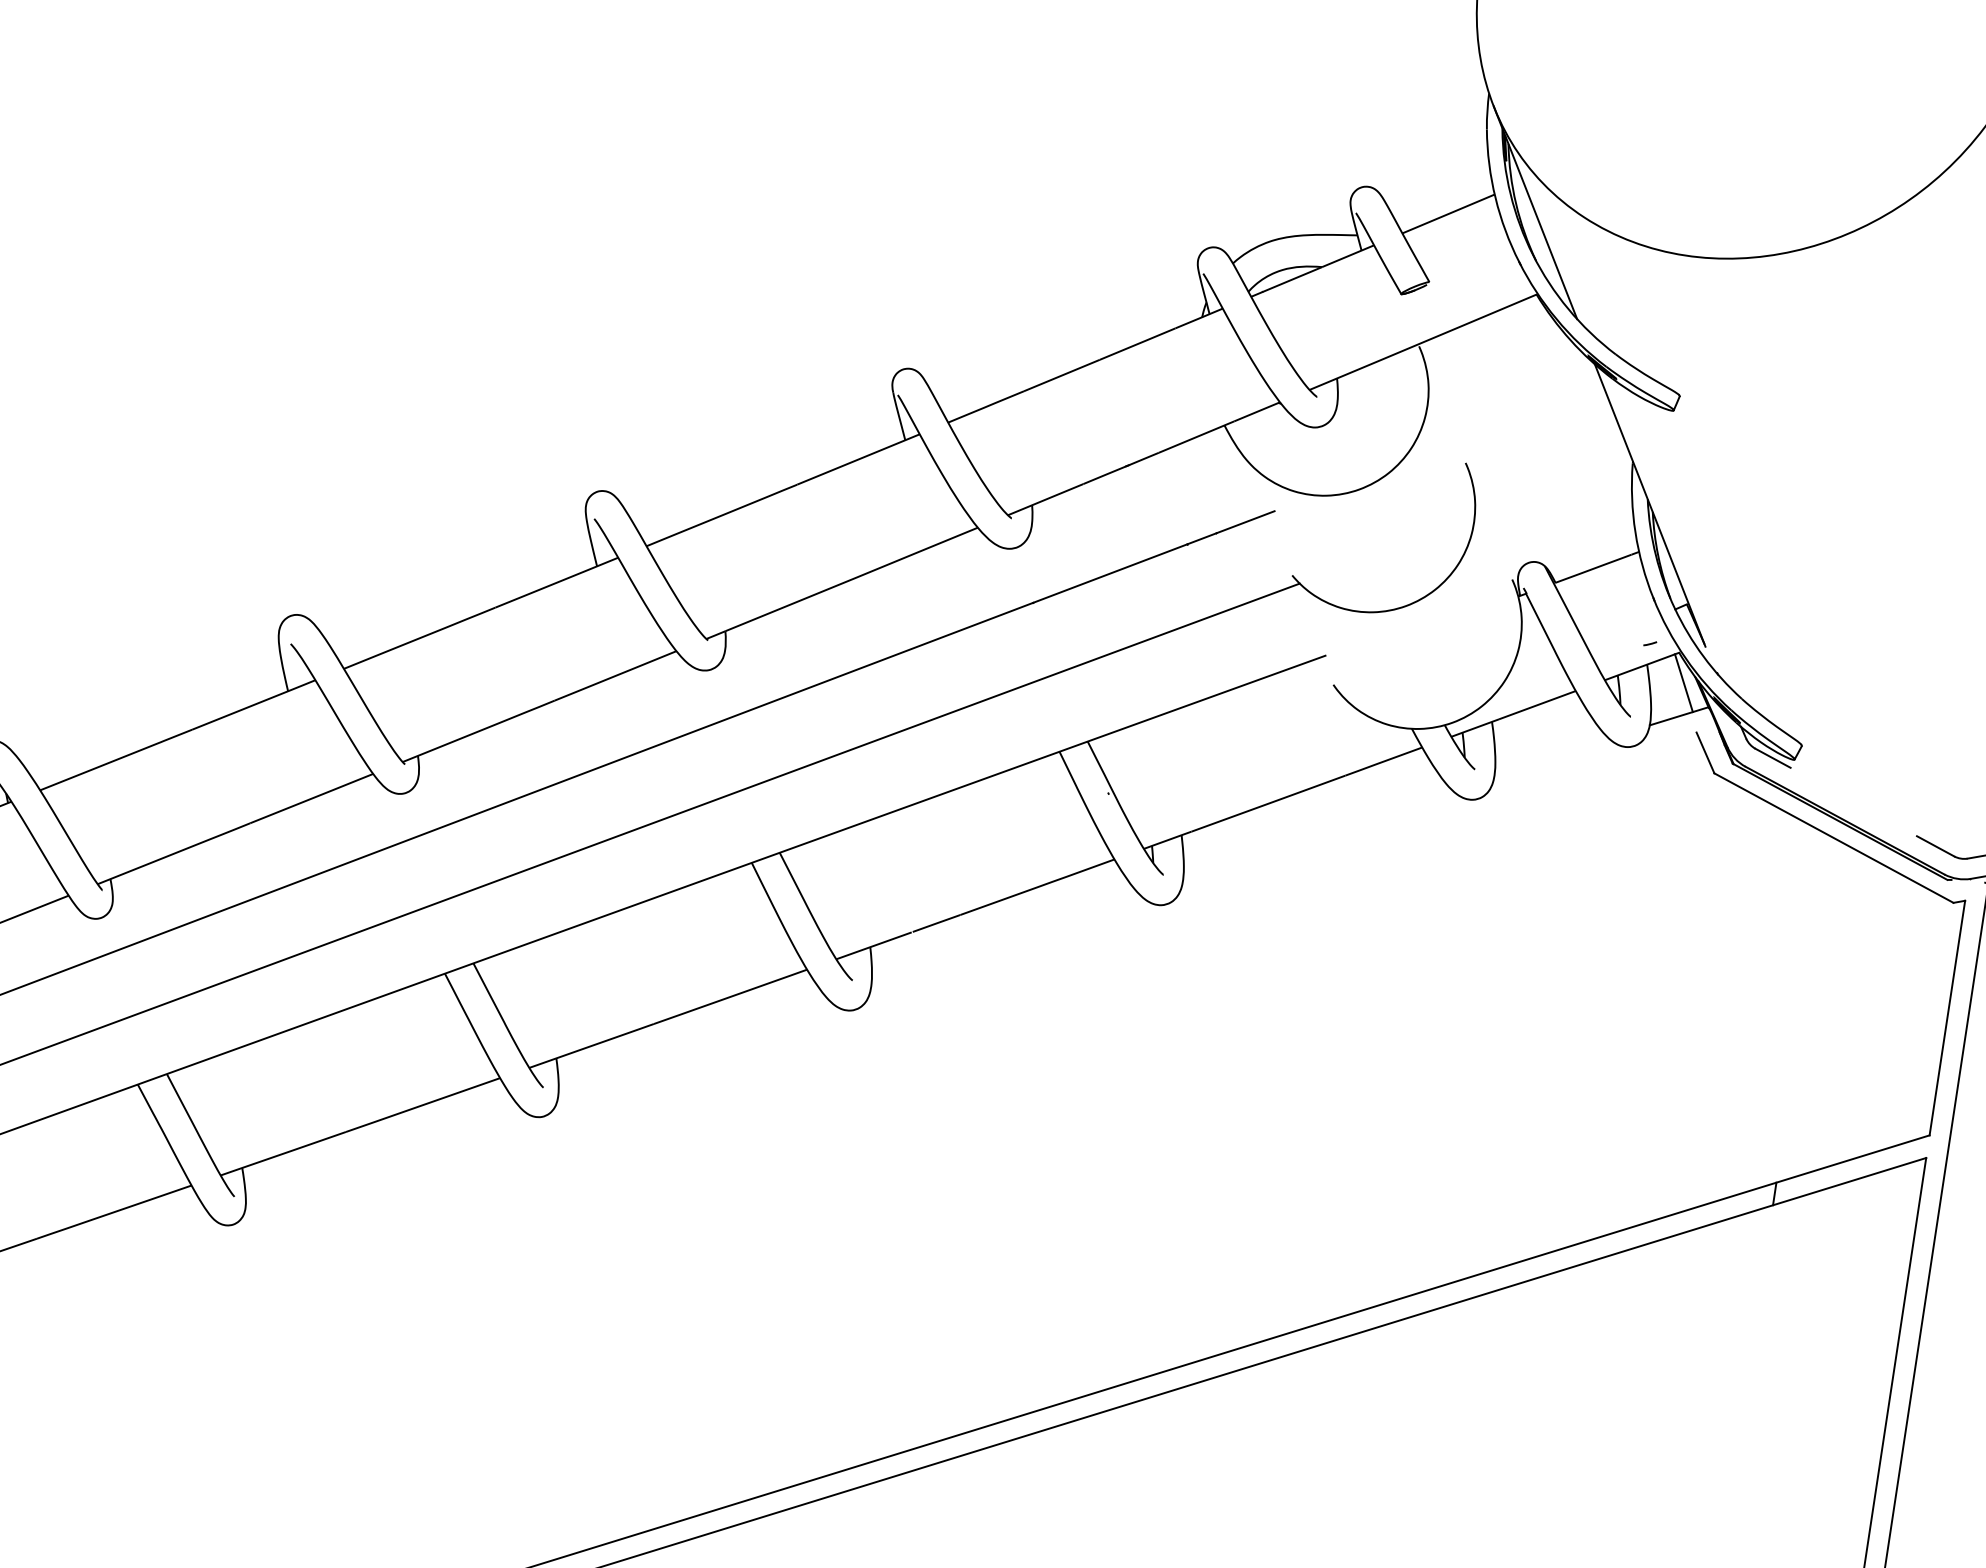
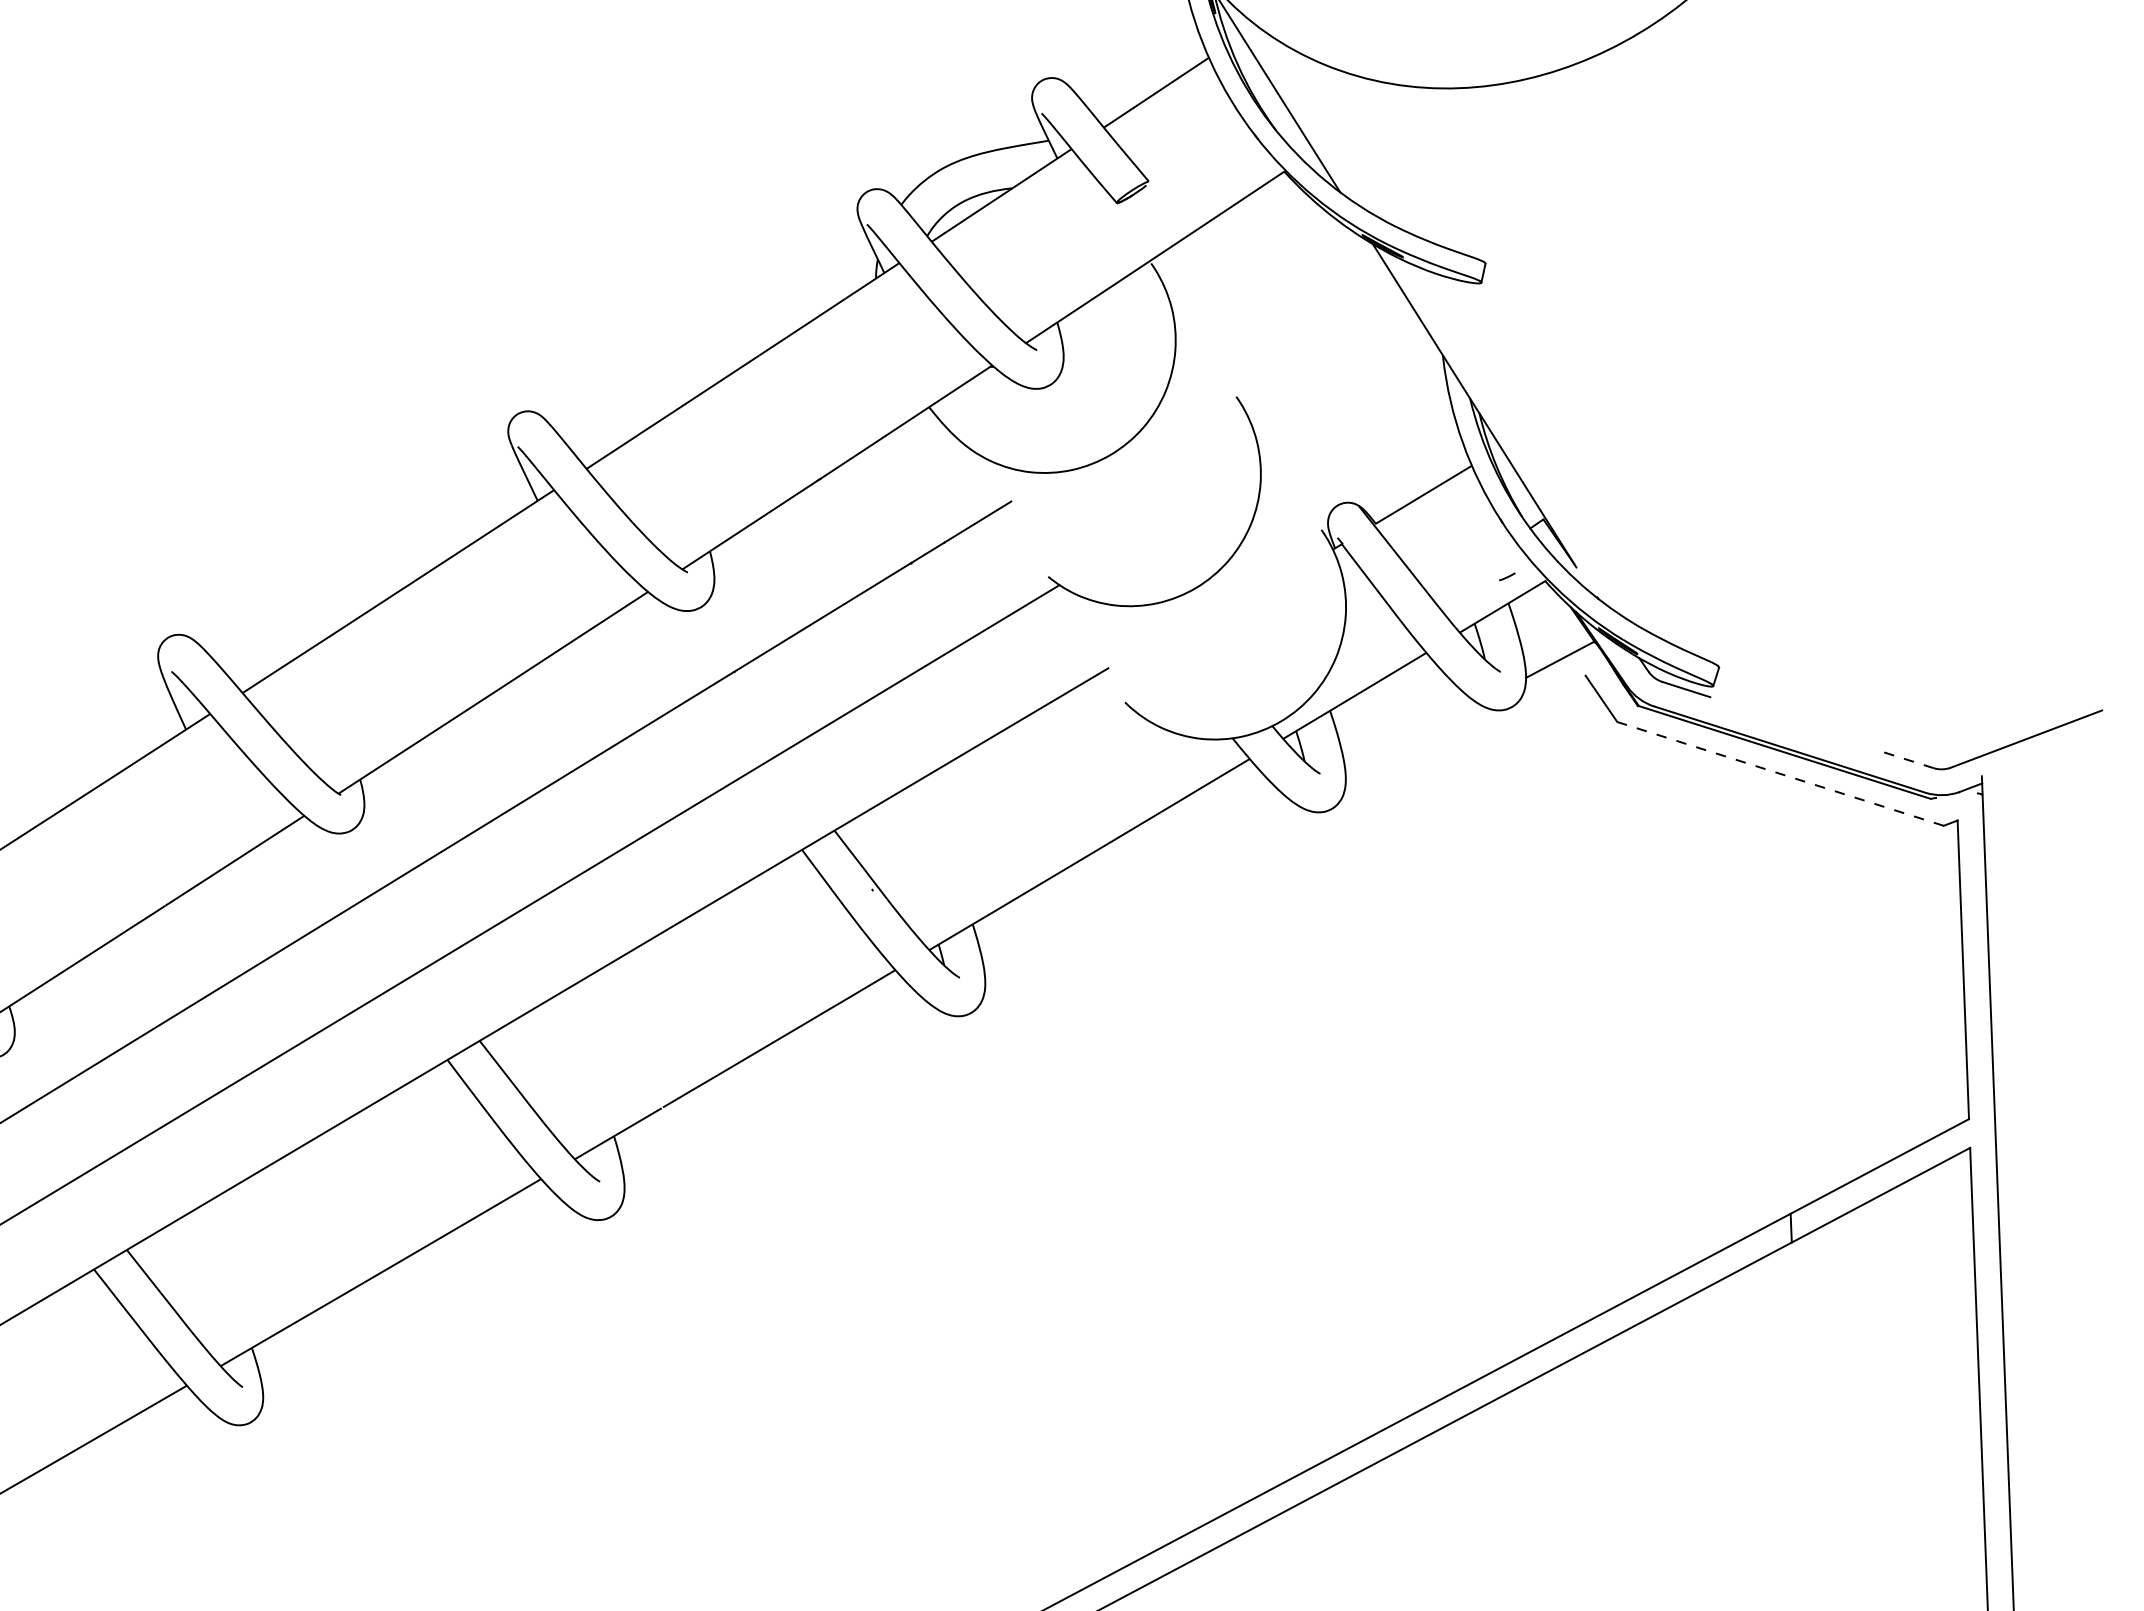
line: (1683, 683) -> (1557, 618), removed
line: (1833, 838) -> (1780, 774), solid -> dashed
line: (1935, 846) -> (1908, 760), solid -> dashed

